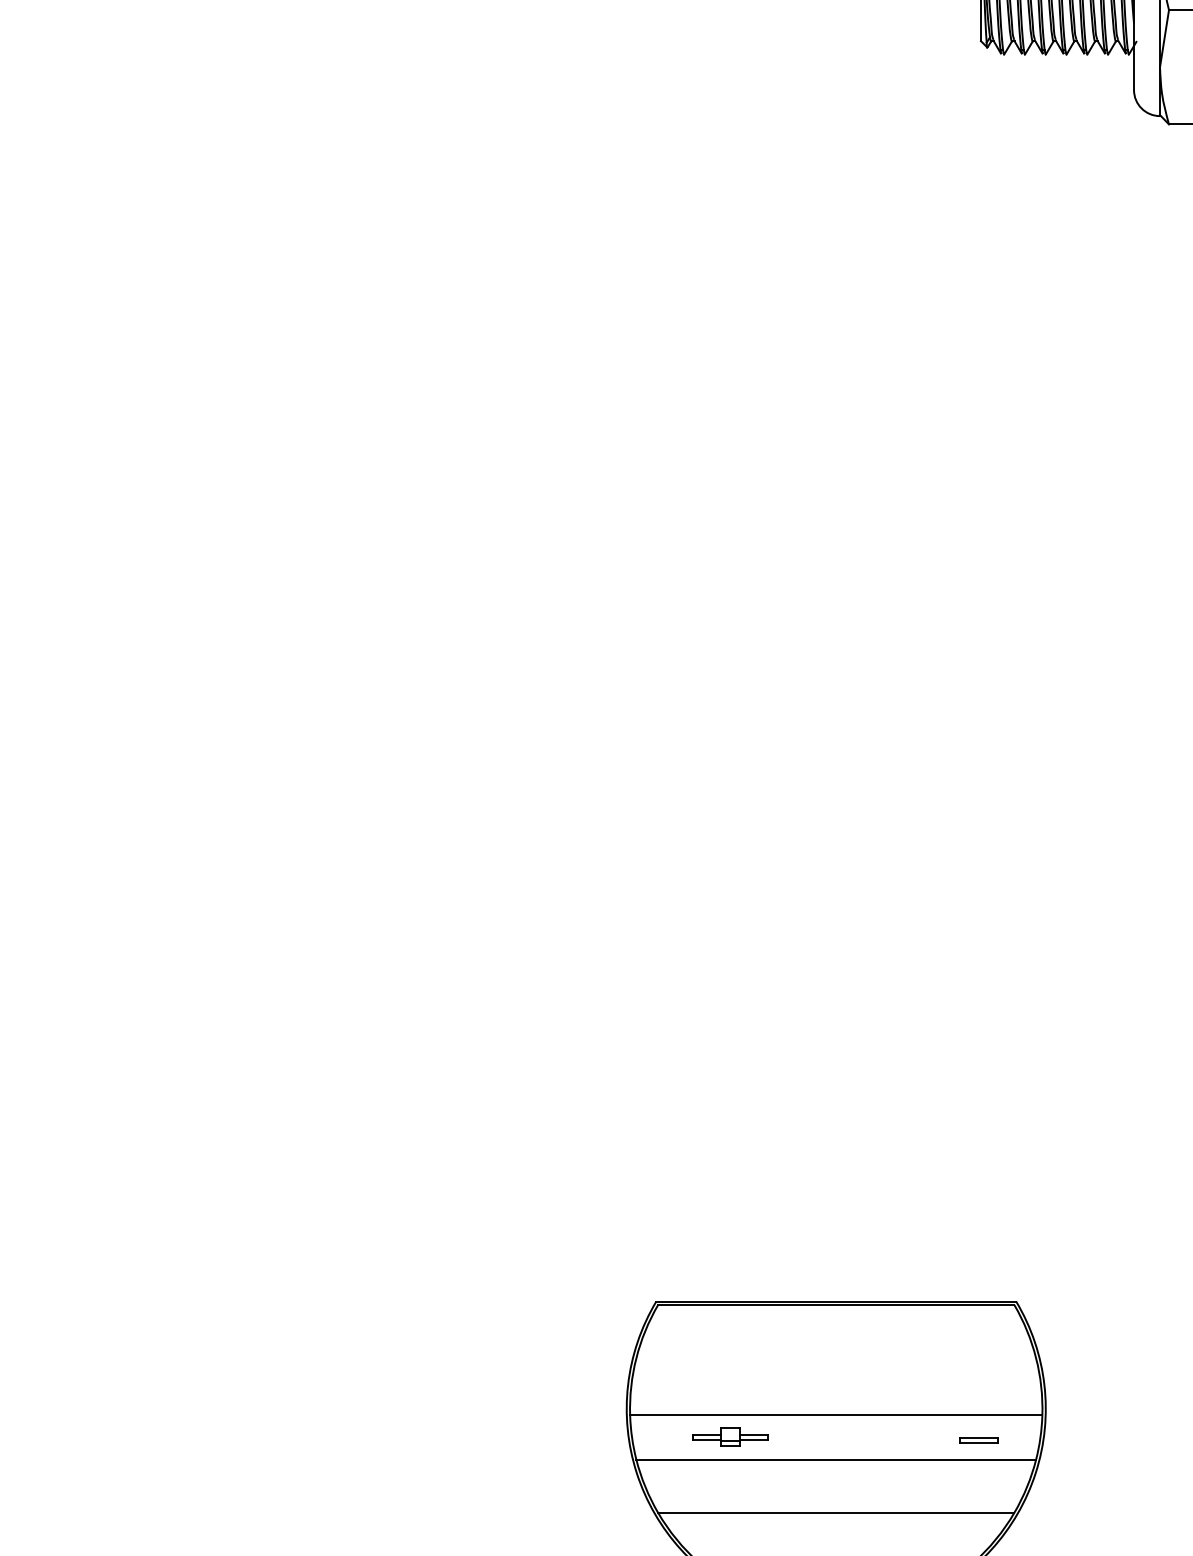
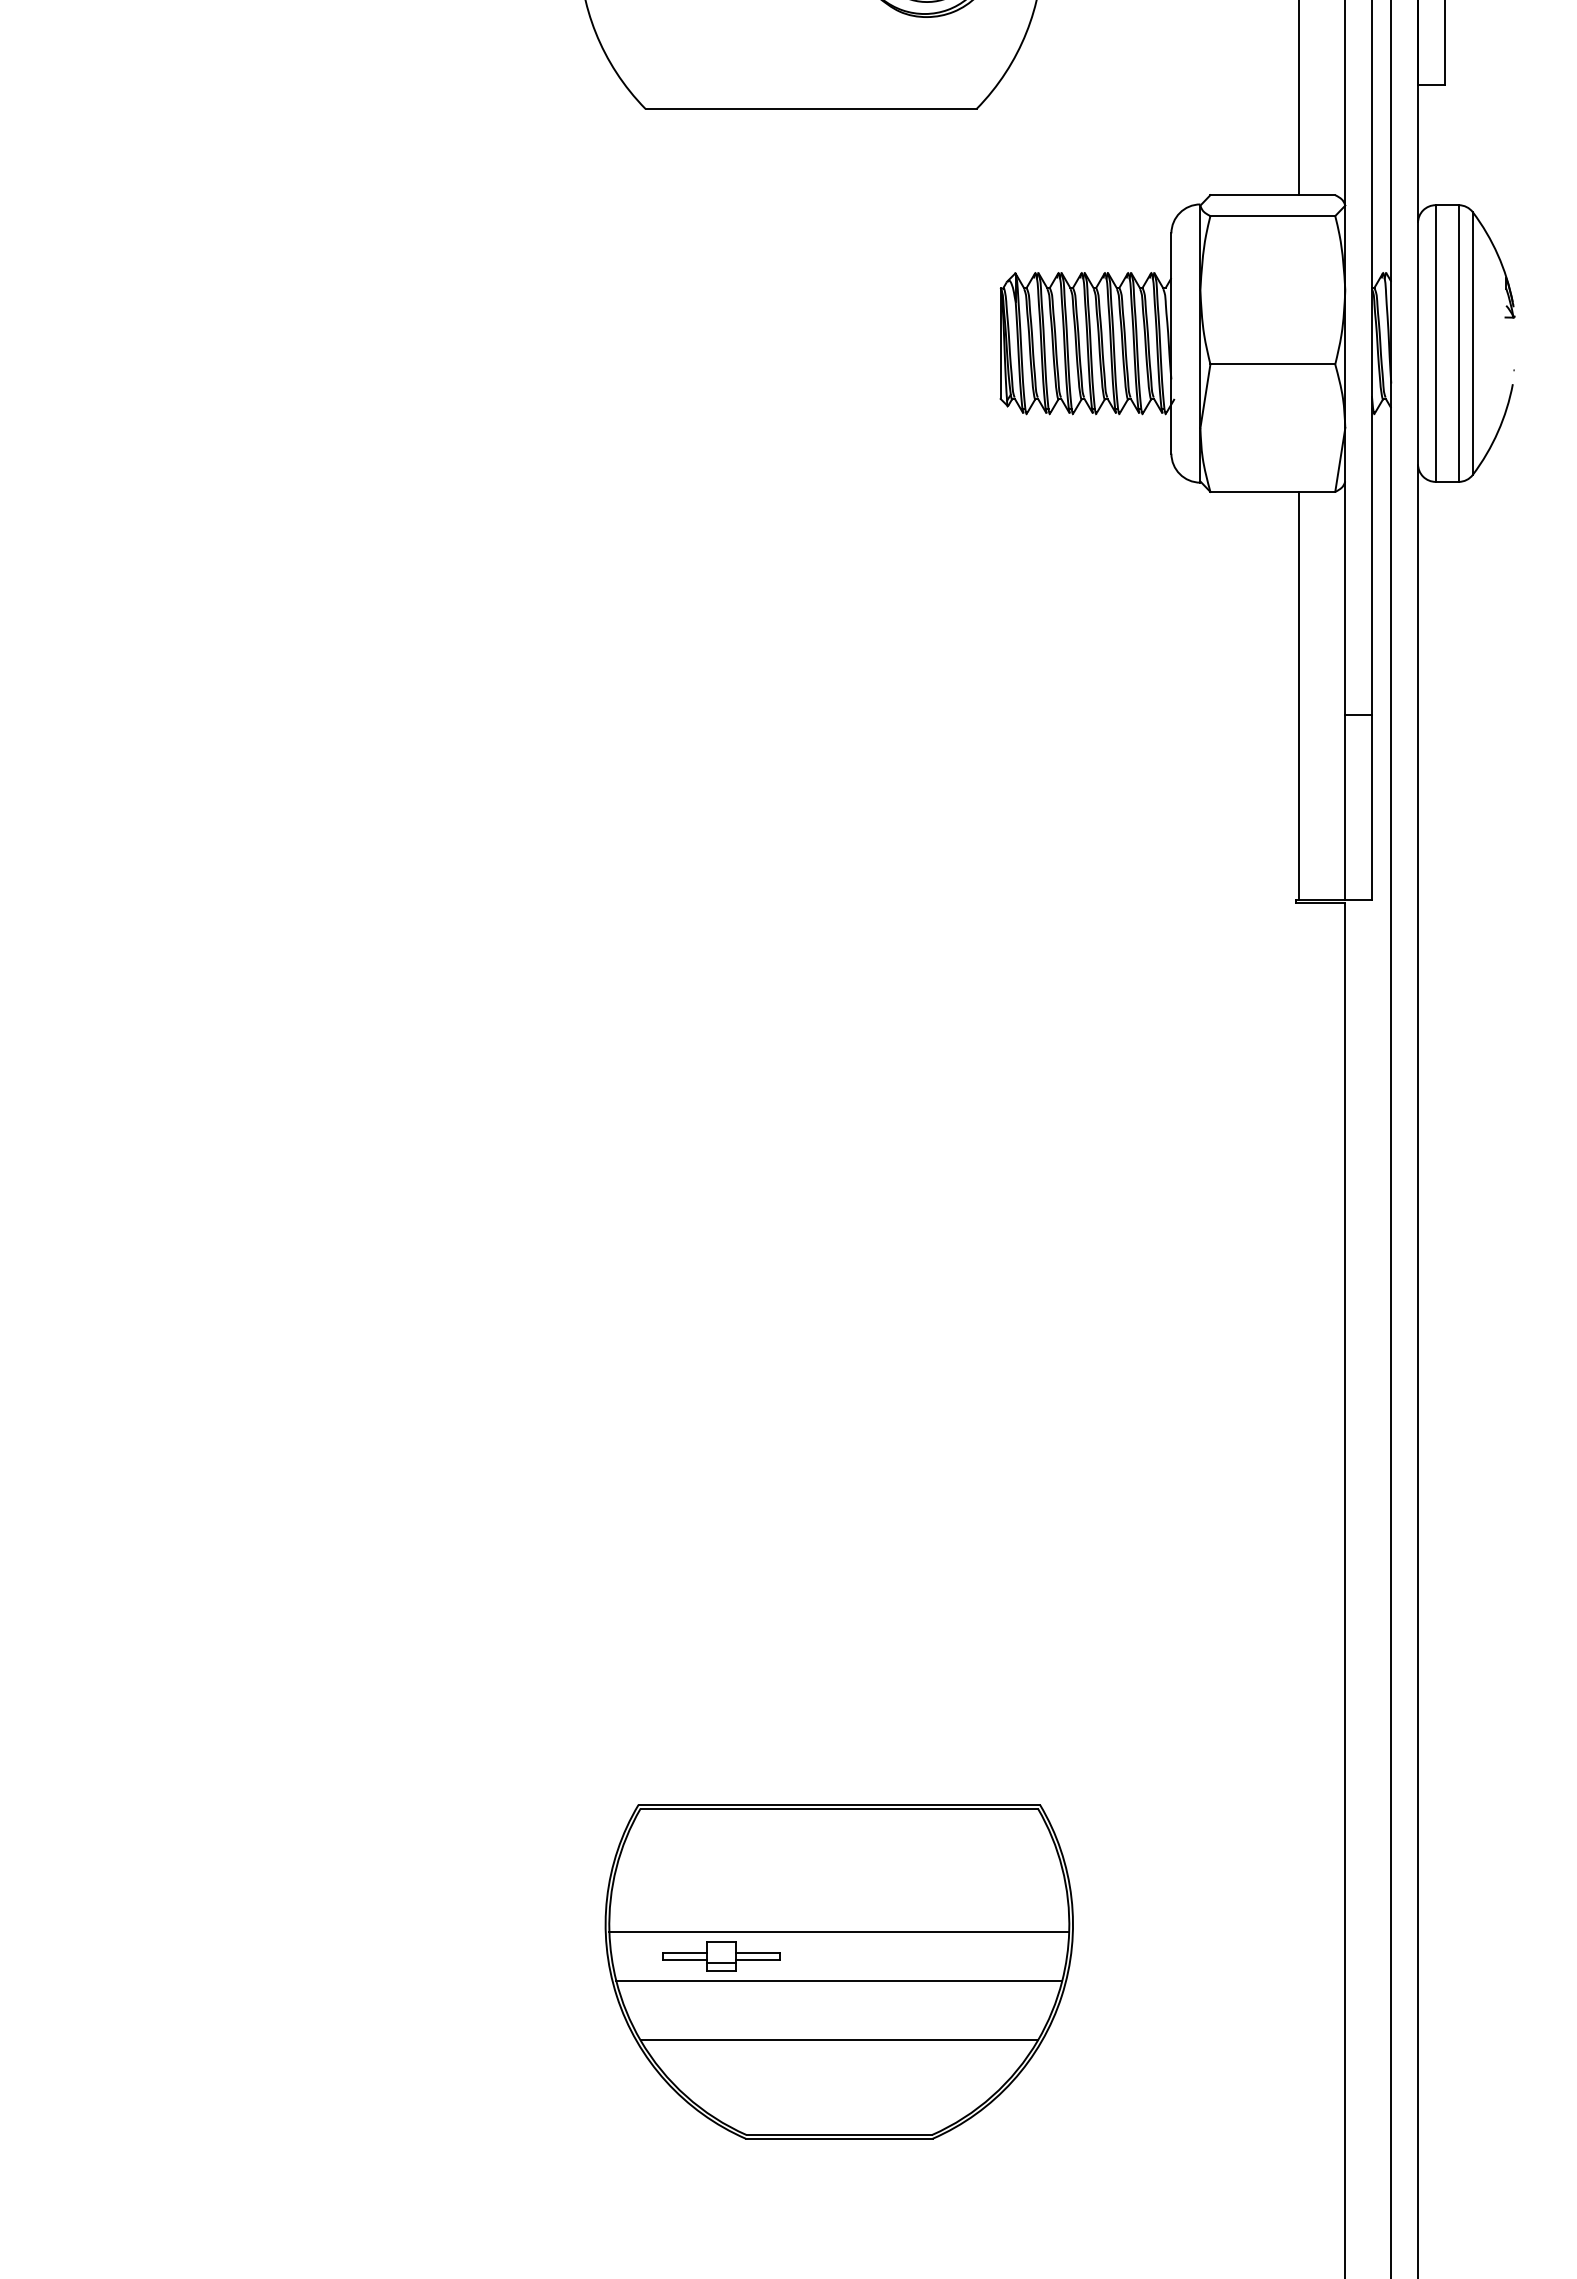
part: (729, 1436) -> (720, 1955), size x1.4
part: (978, 1440) -> (998, 1959), removed

